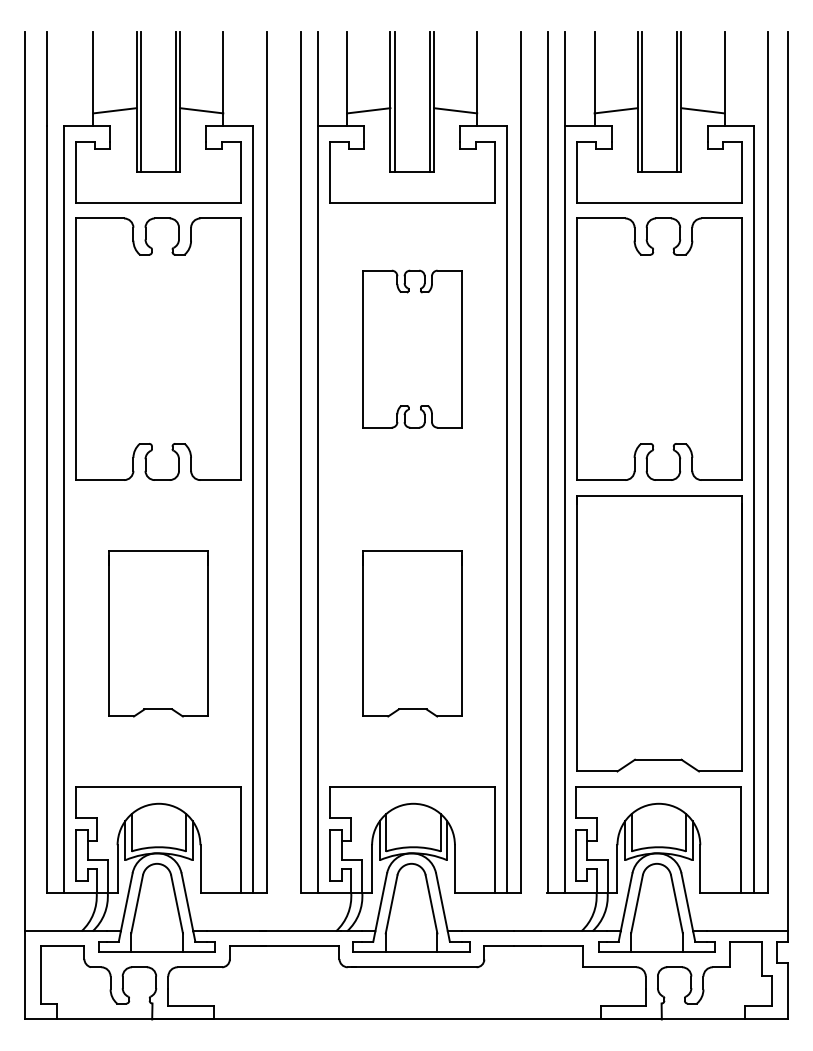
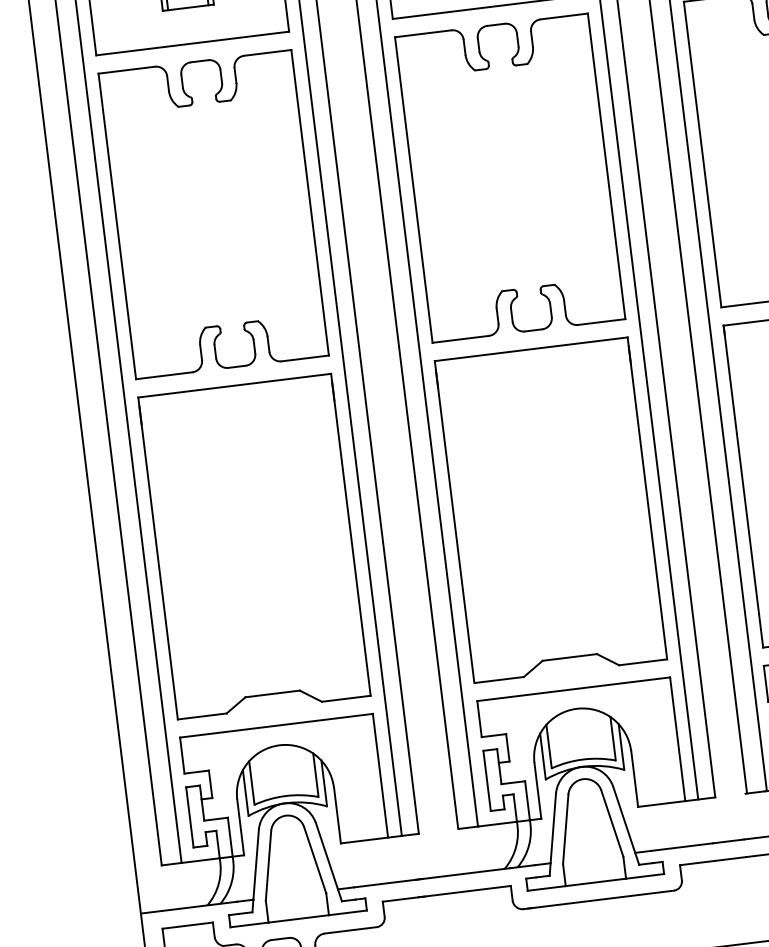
part: (412, 348) -> (510, 177), size x1.67
part: (158, 633) -> (254, 546), size x1.67
part: (412, 633) -> (551, 510), size x1.67

